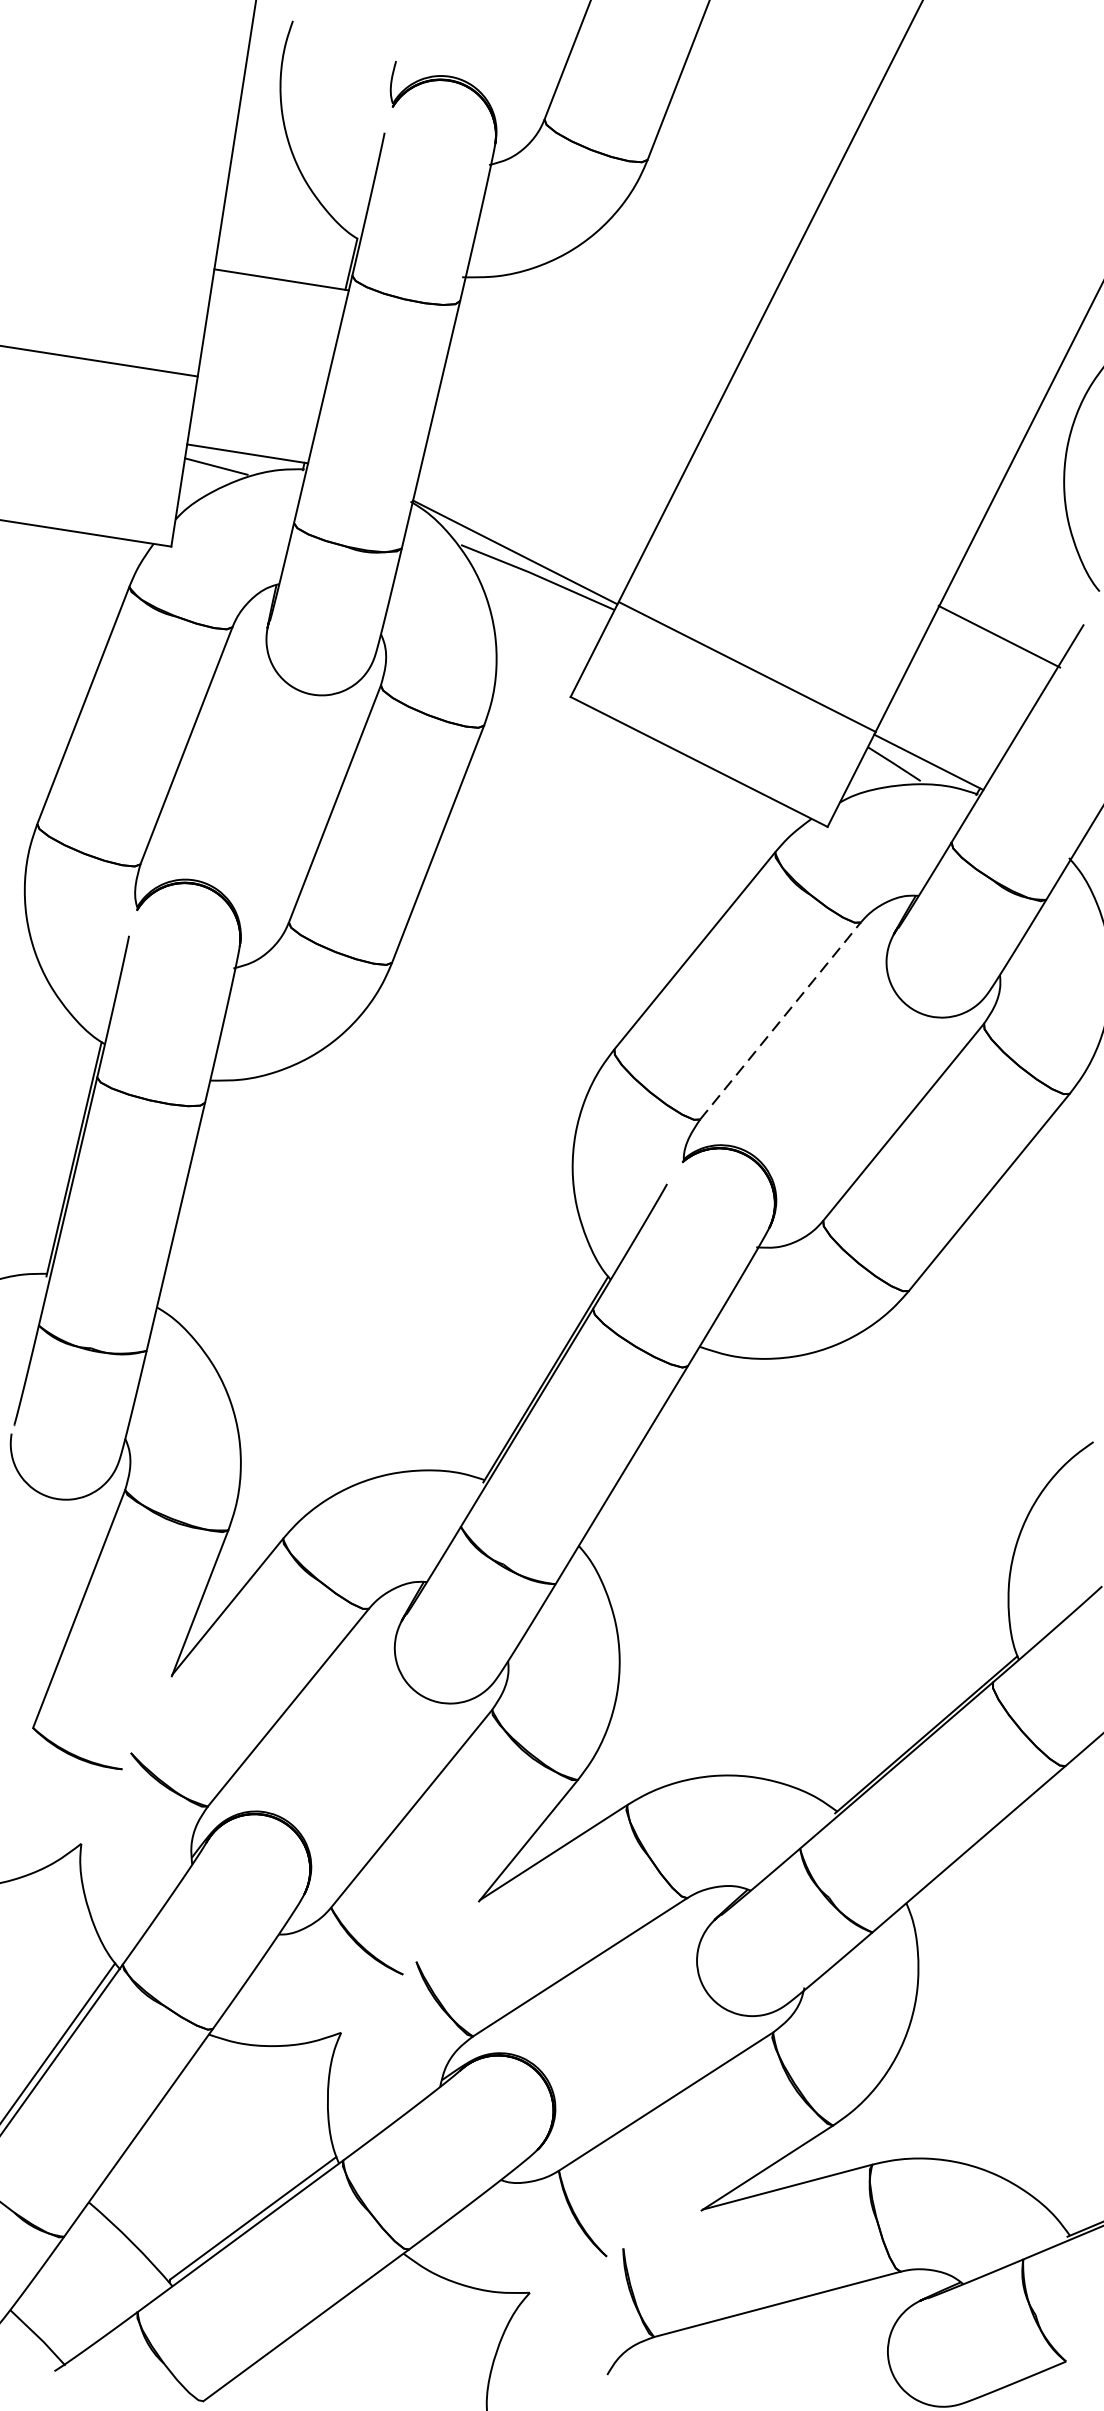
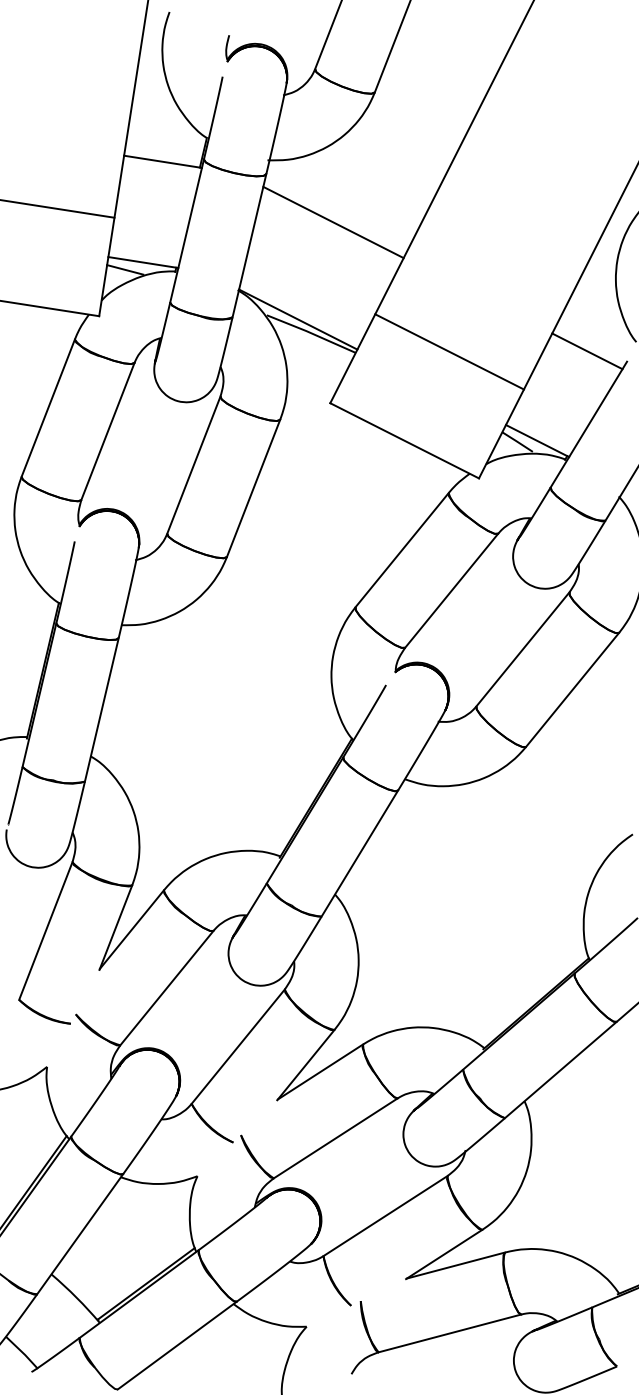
line: (576, 384) -> (333, 222), added
line: (999, 636) -> (587, 351), moved
line: (747, 666) -> (449, 351), moved
line: (780, 1020) -> (451, 590), dashed -> solid

